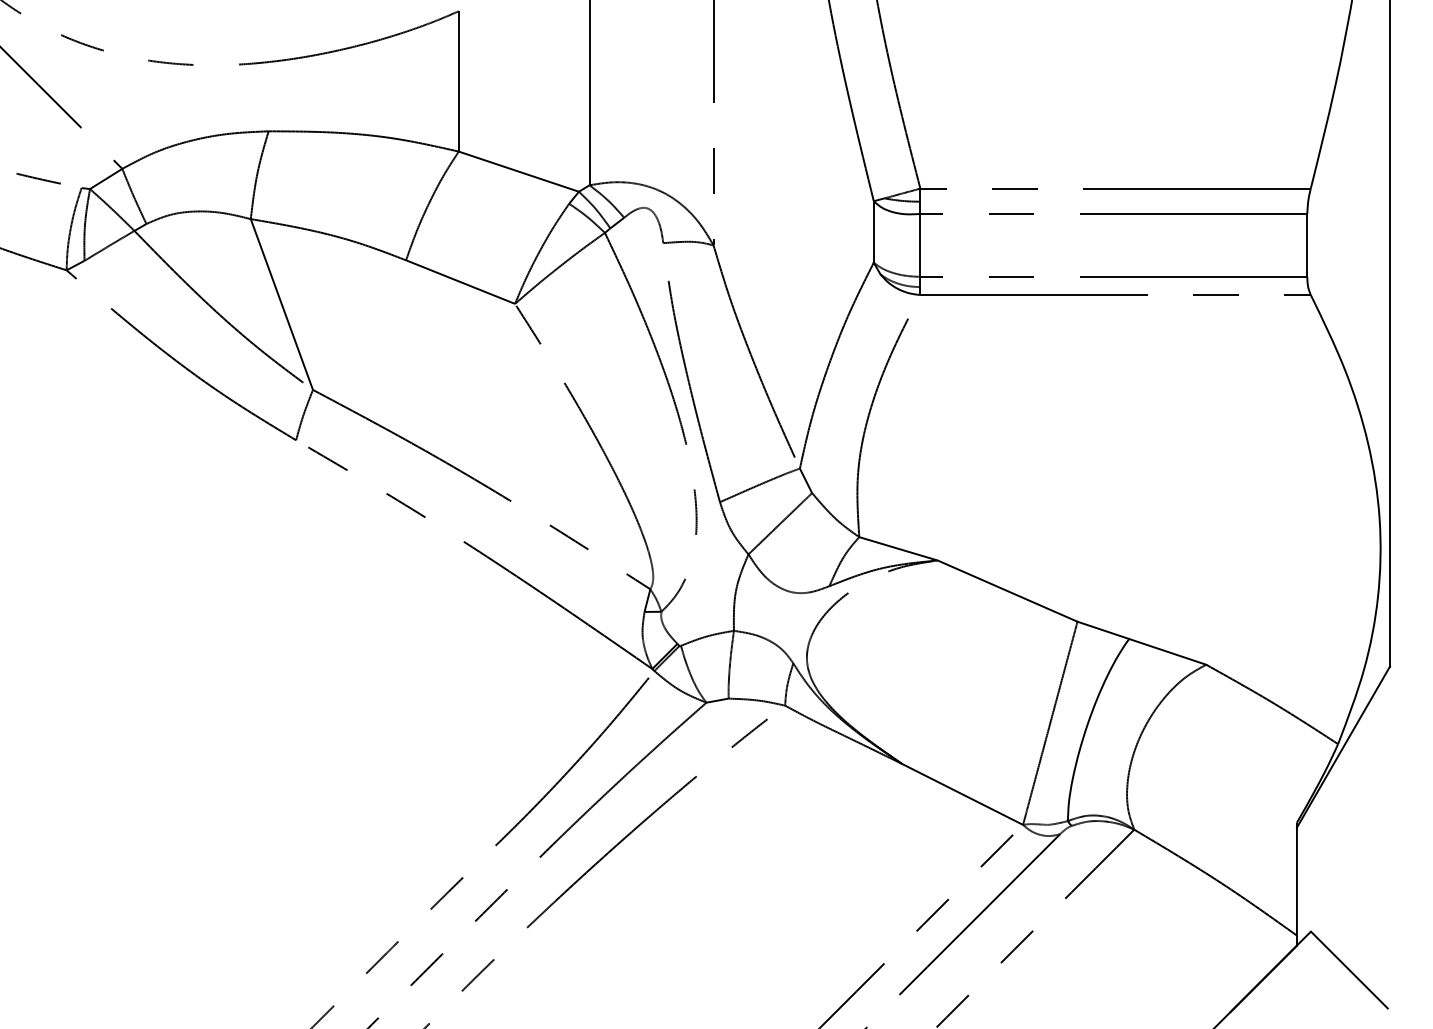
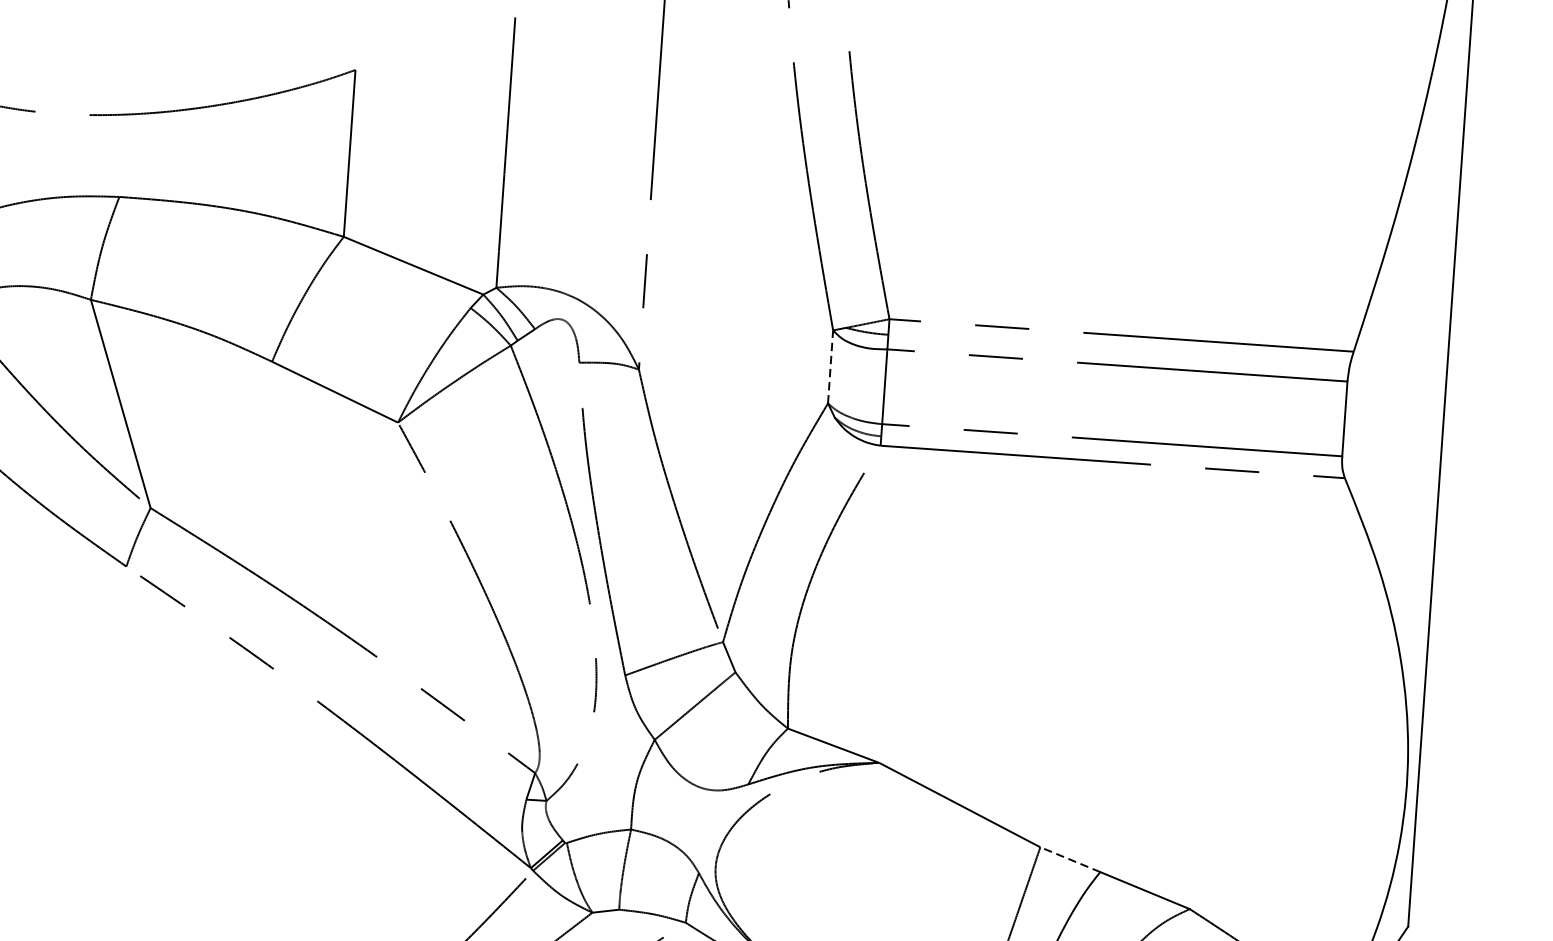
line: (873, 231) -> (830, 366), solid -> dashed
line: (1102, 630) -> (1069, 859), solid -> dashed

